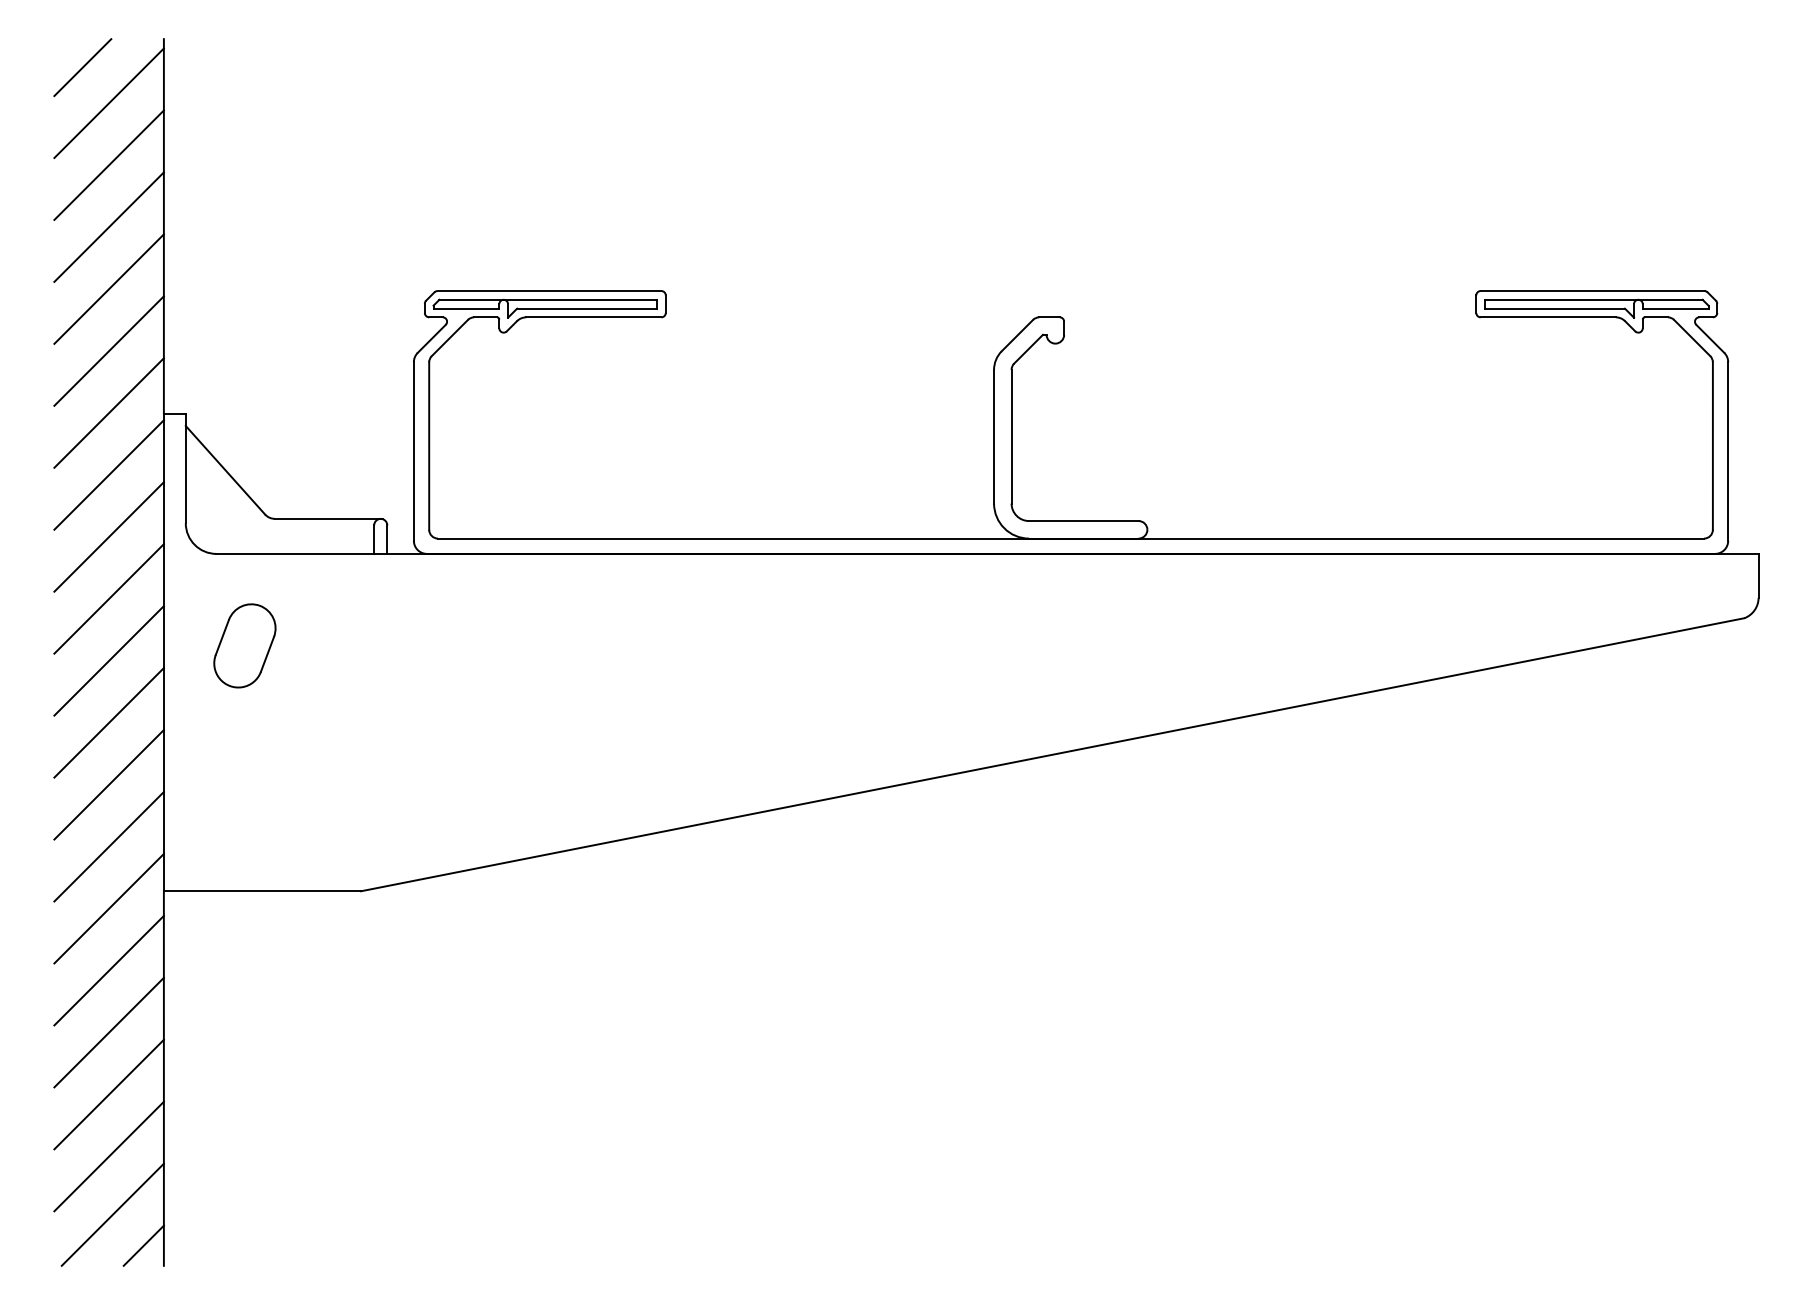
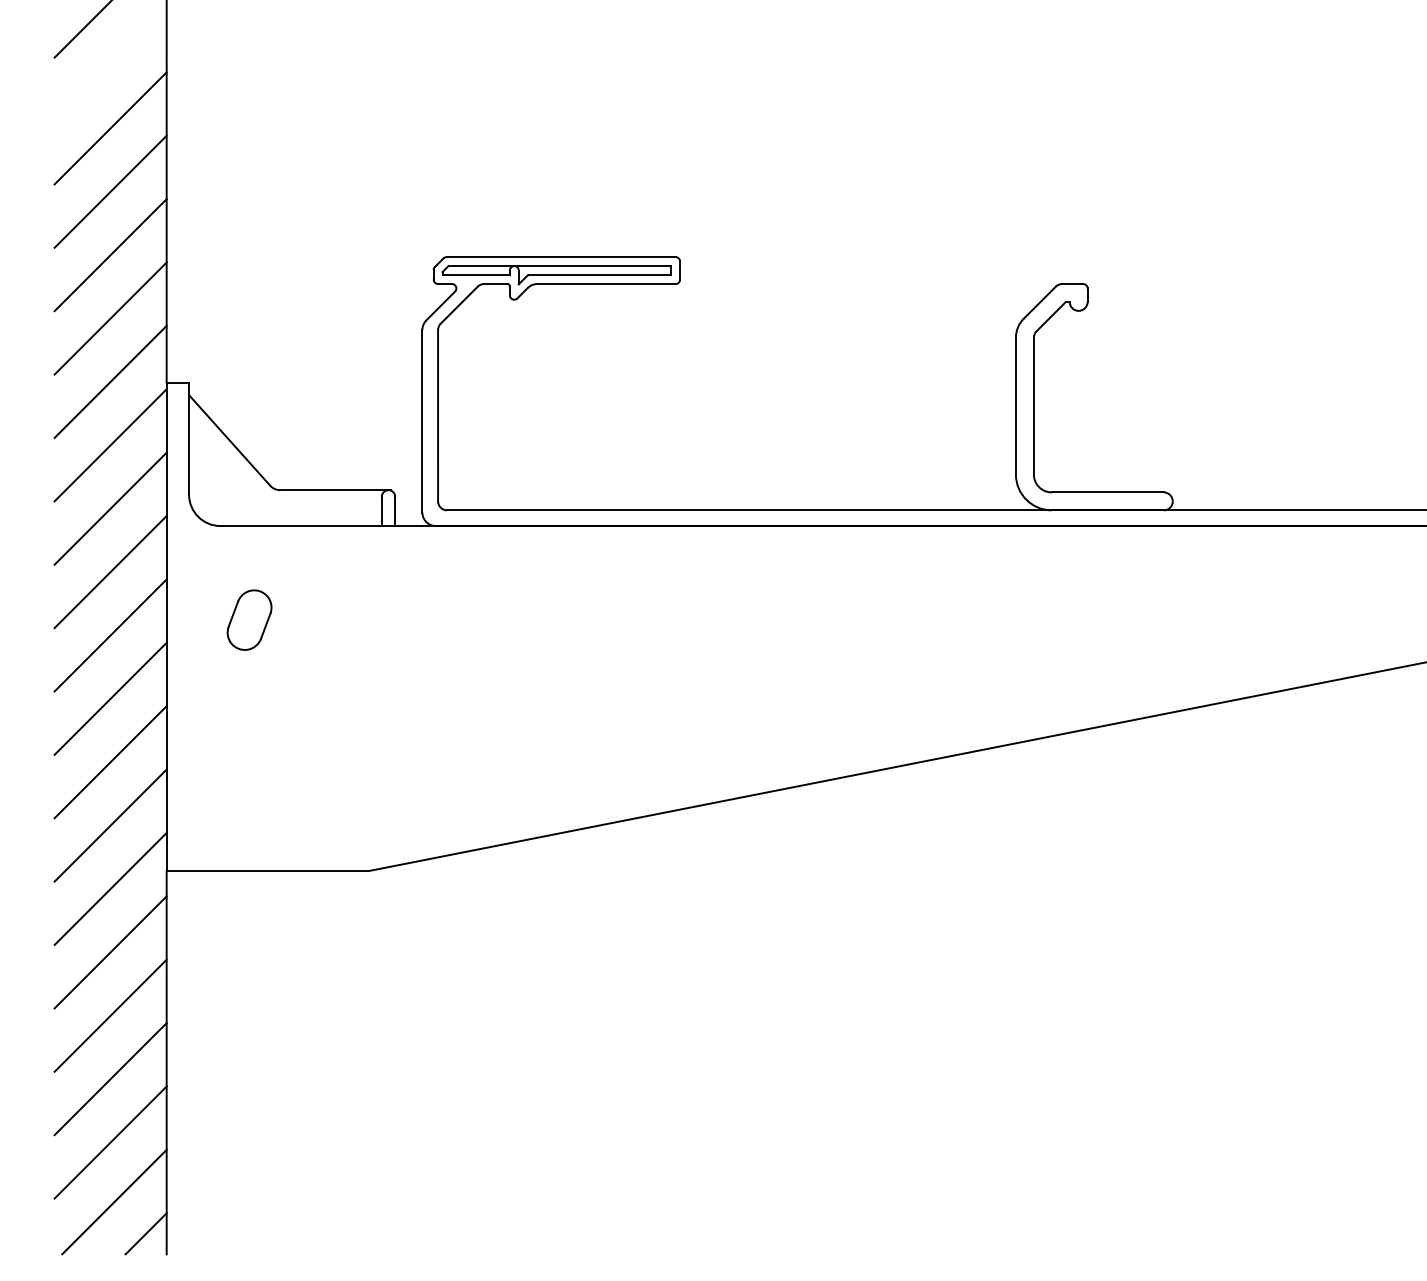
line: (108, 103) -> (110, 65), removed
part: (244, 645) -> (249, 619), size x0.7

